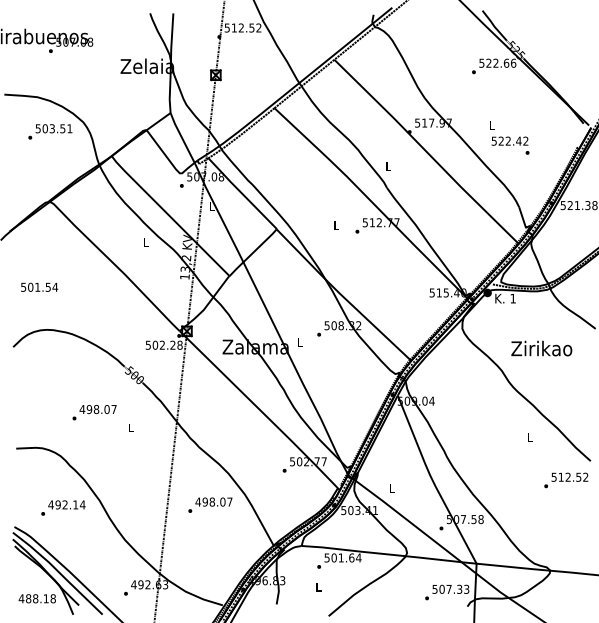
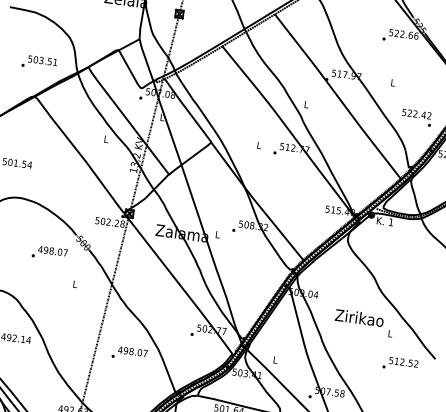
text: (50, 131) -> (39, 62), moved
text: (510, 145) -> (416, 117), moved
text: (541, 348) -> (359, 317), moved
text: (94, 412) -> (49, 253), moved
text: (566, 480) -> (400, 364), moved

